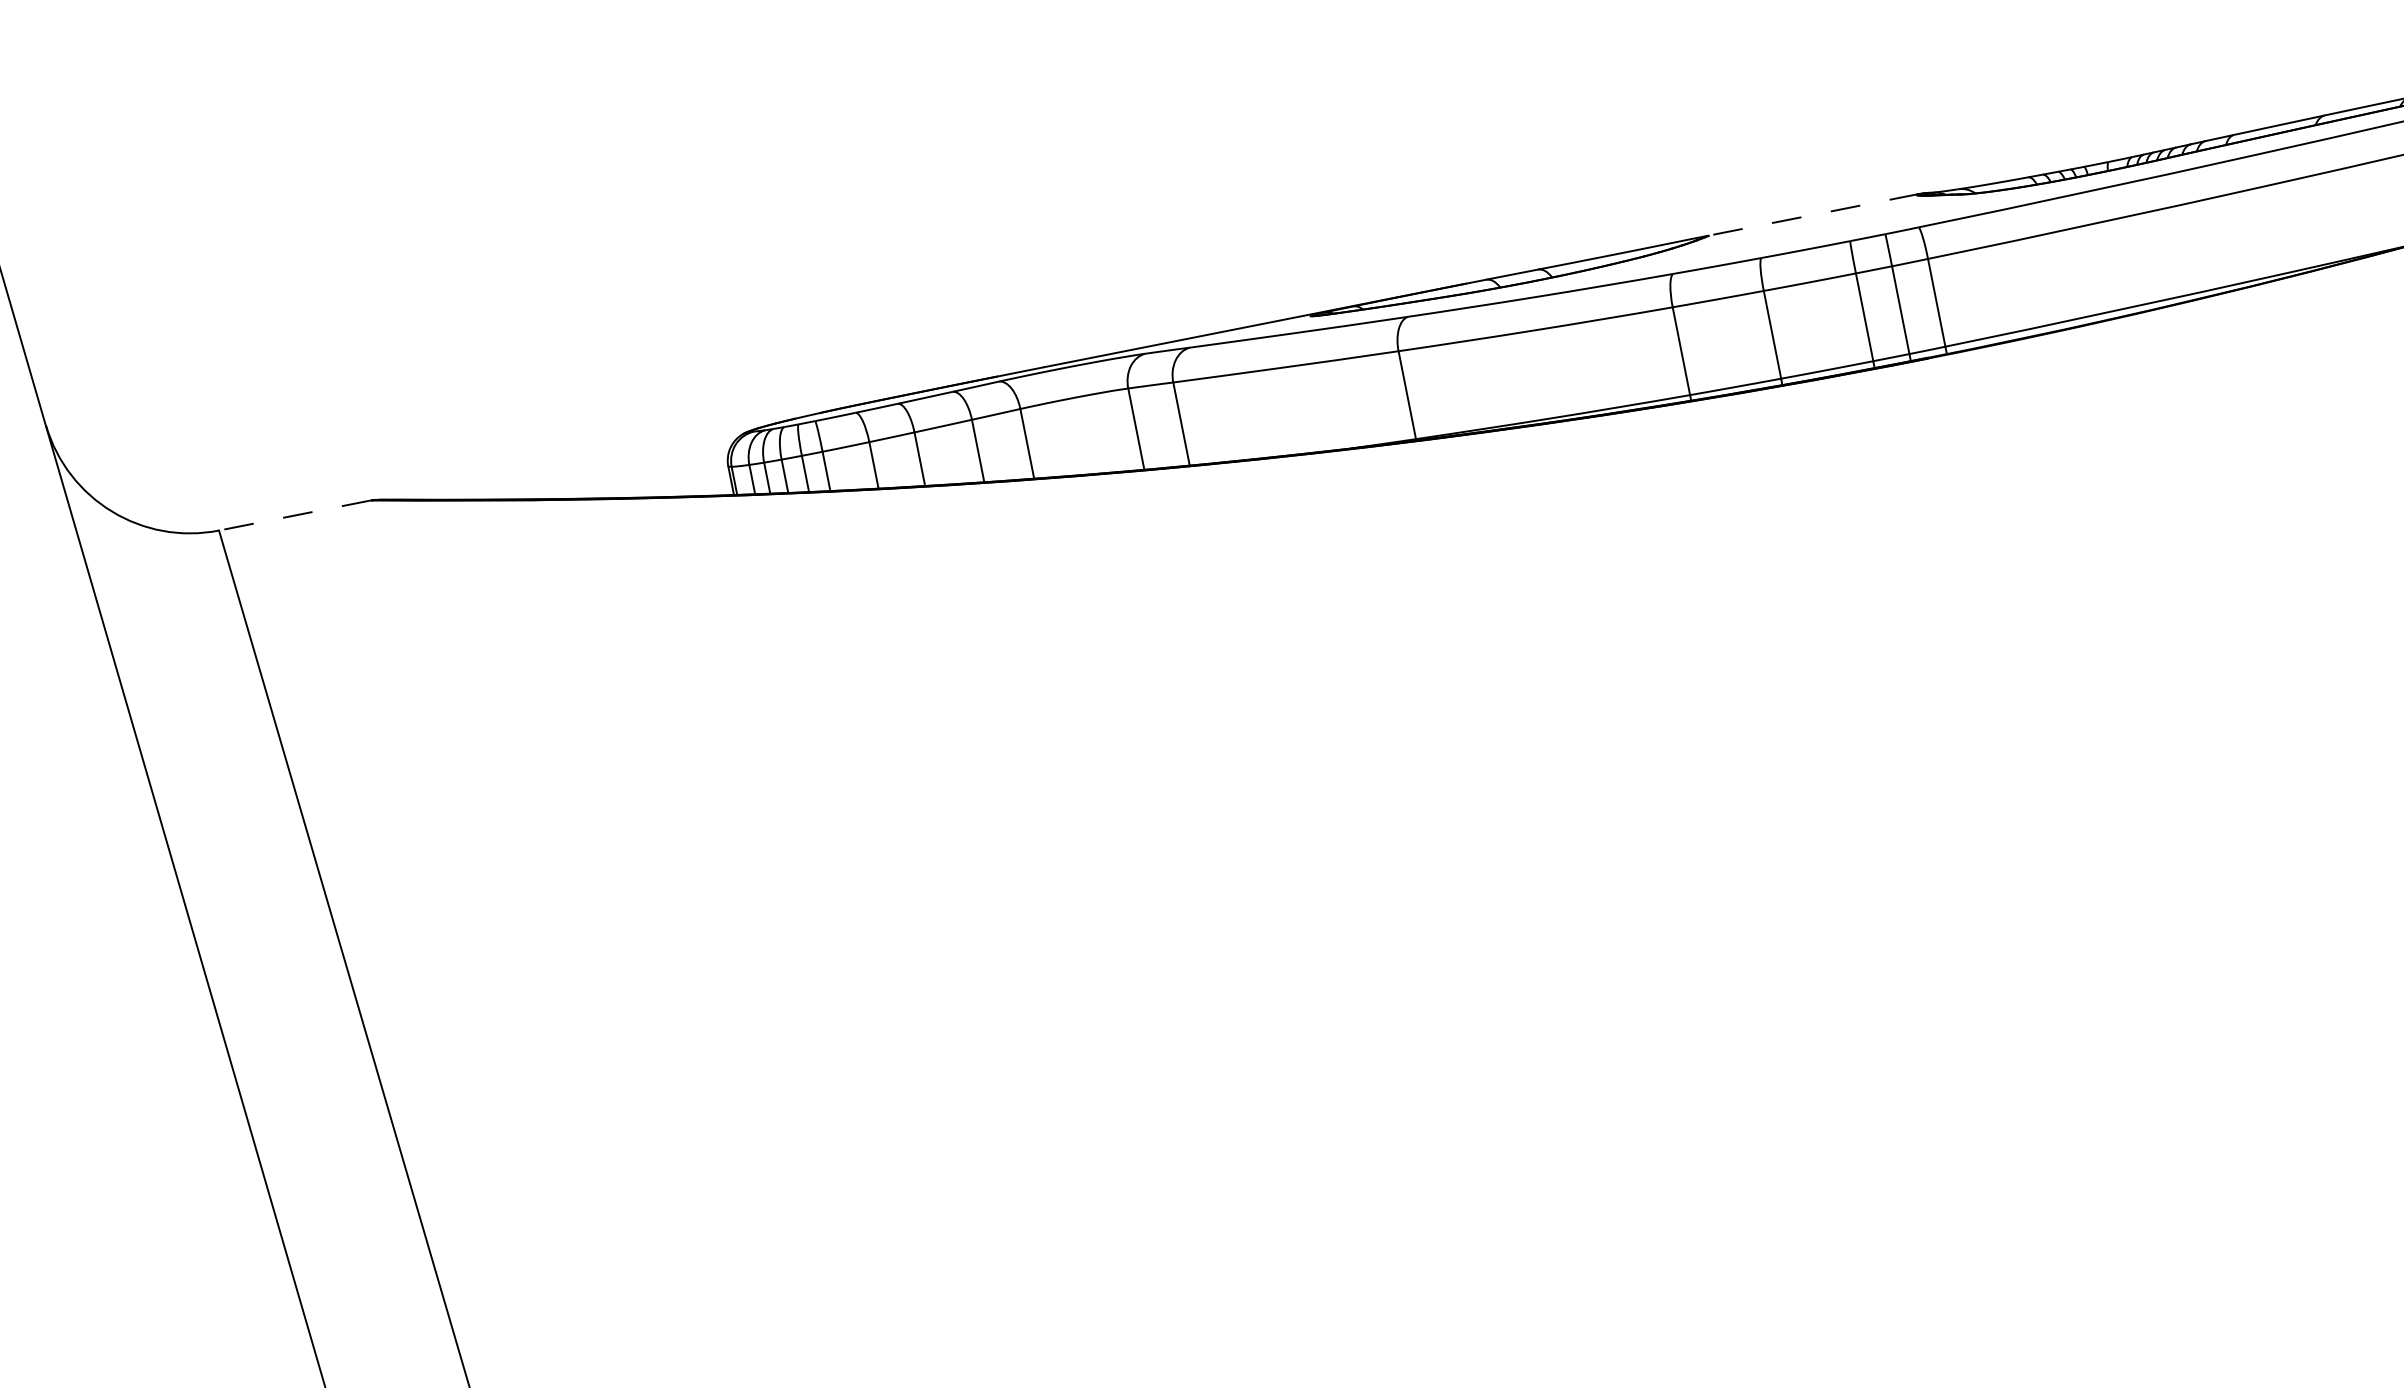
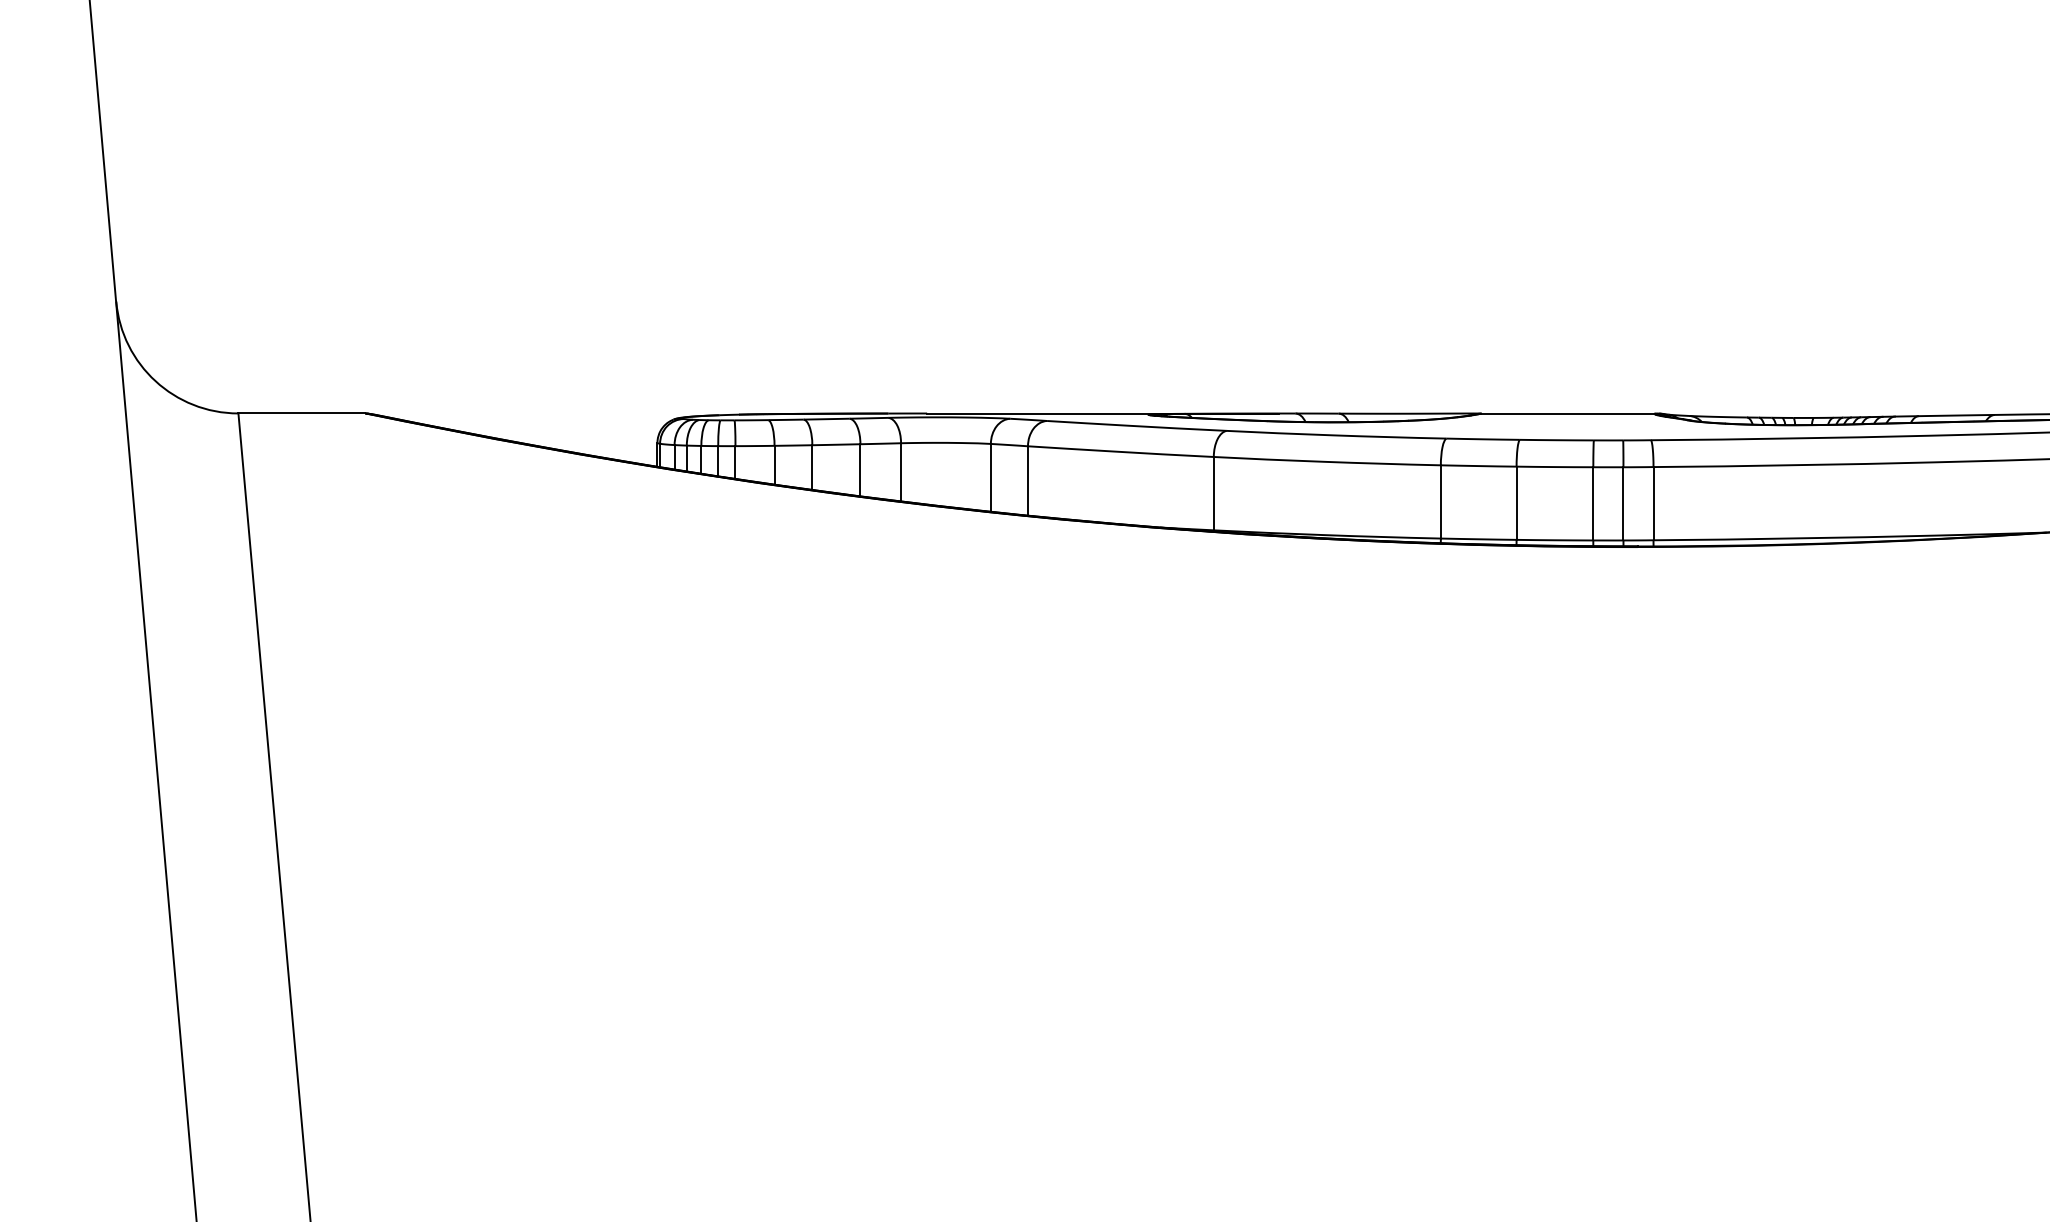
line: (1808, 215) -> (1564, 413), dashed -> solid
line: (294, 515) -> (301, 413), dashed -> solid

